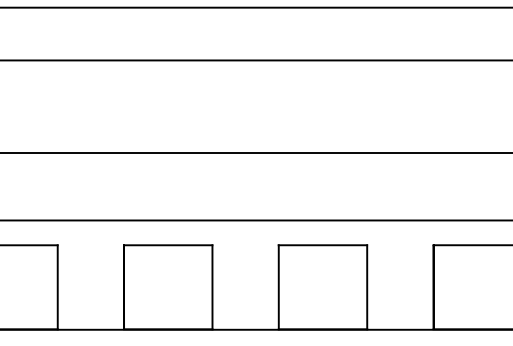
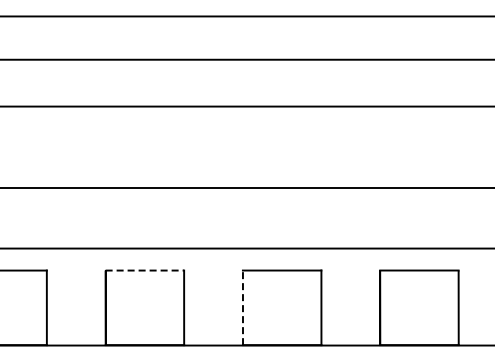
line: (168, 245) -> (145, 270), solid -> dashed
line: (278, 286) -> (242, 307), solid -> dashed

